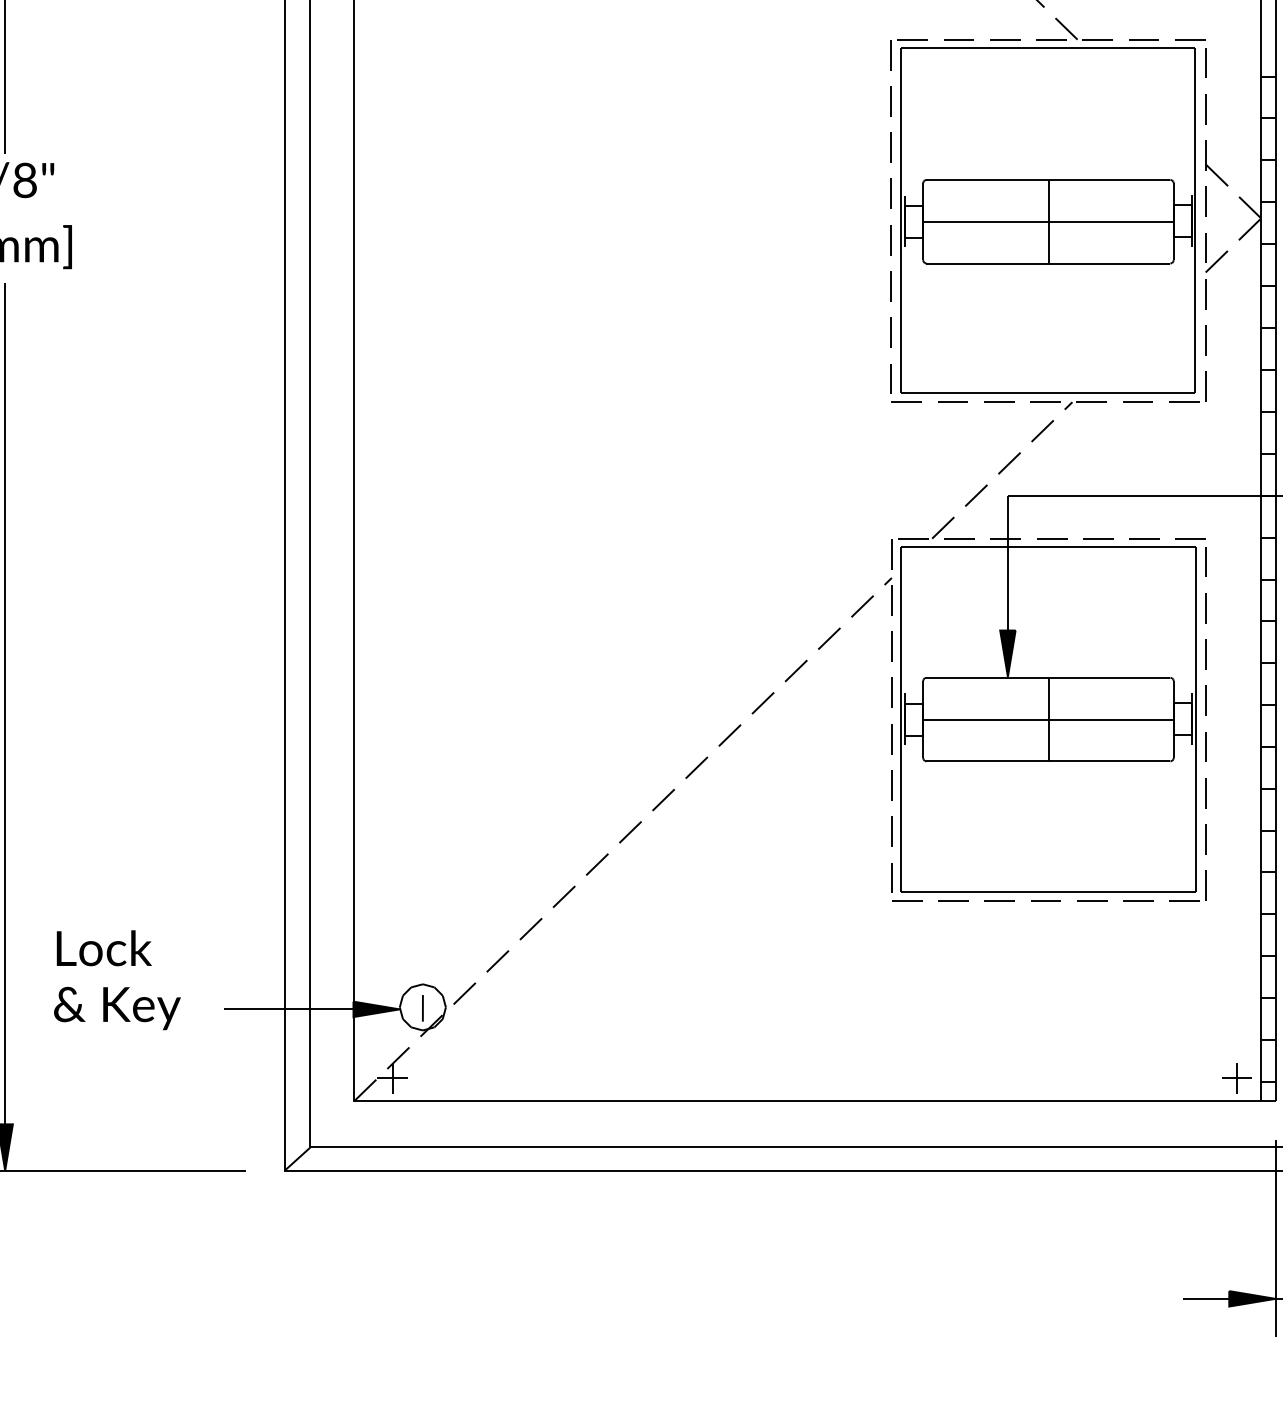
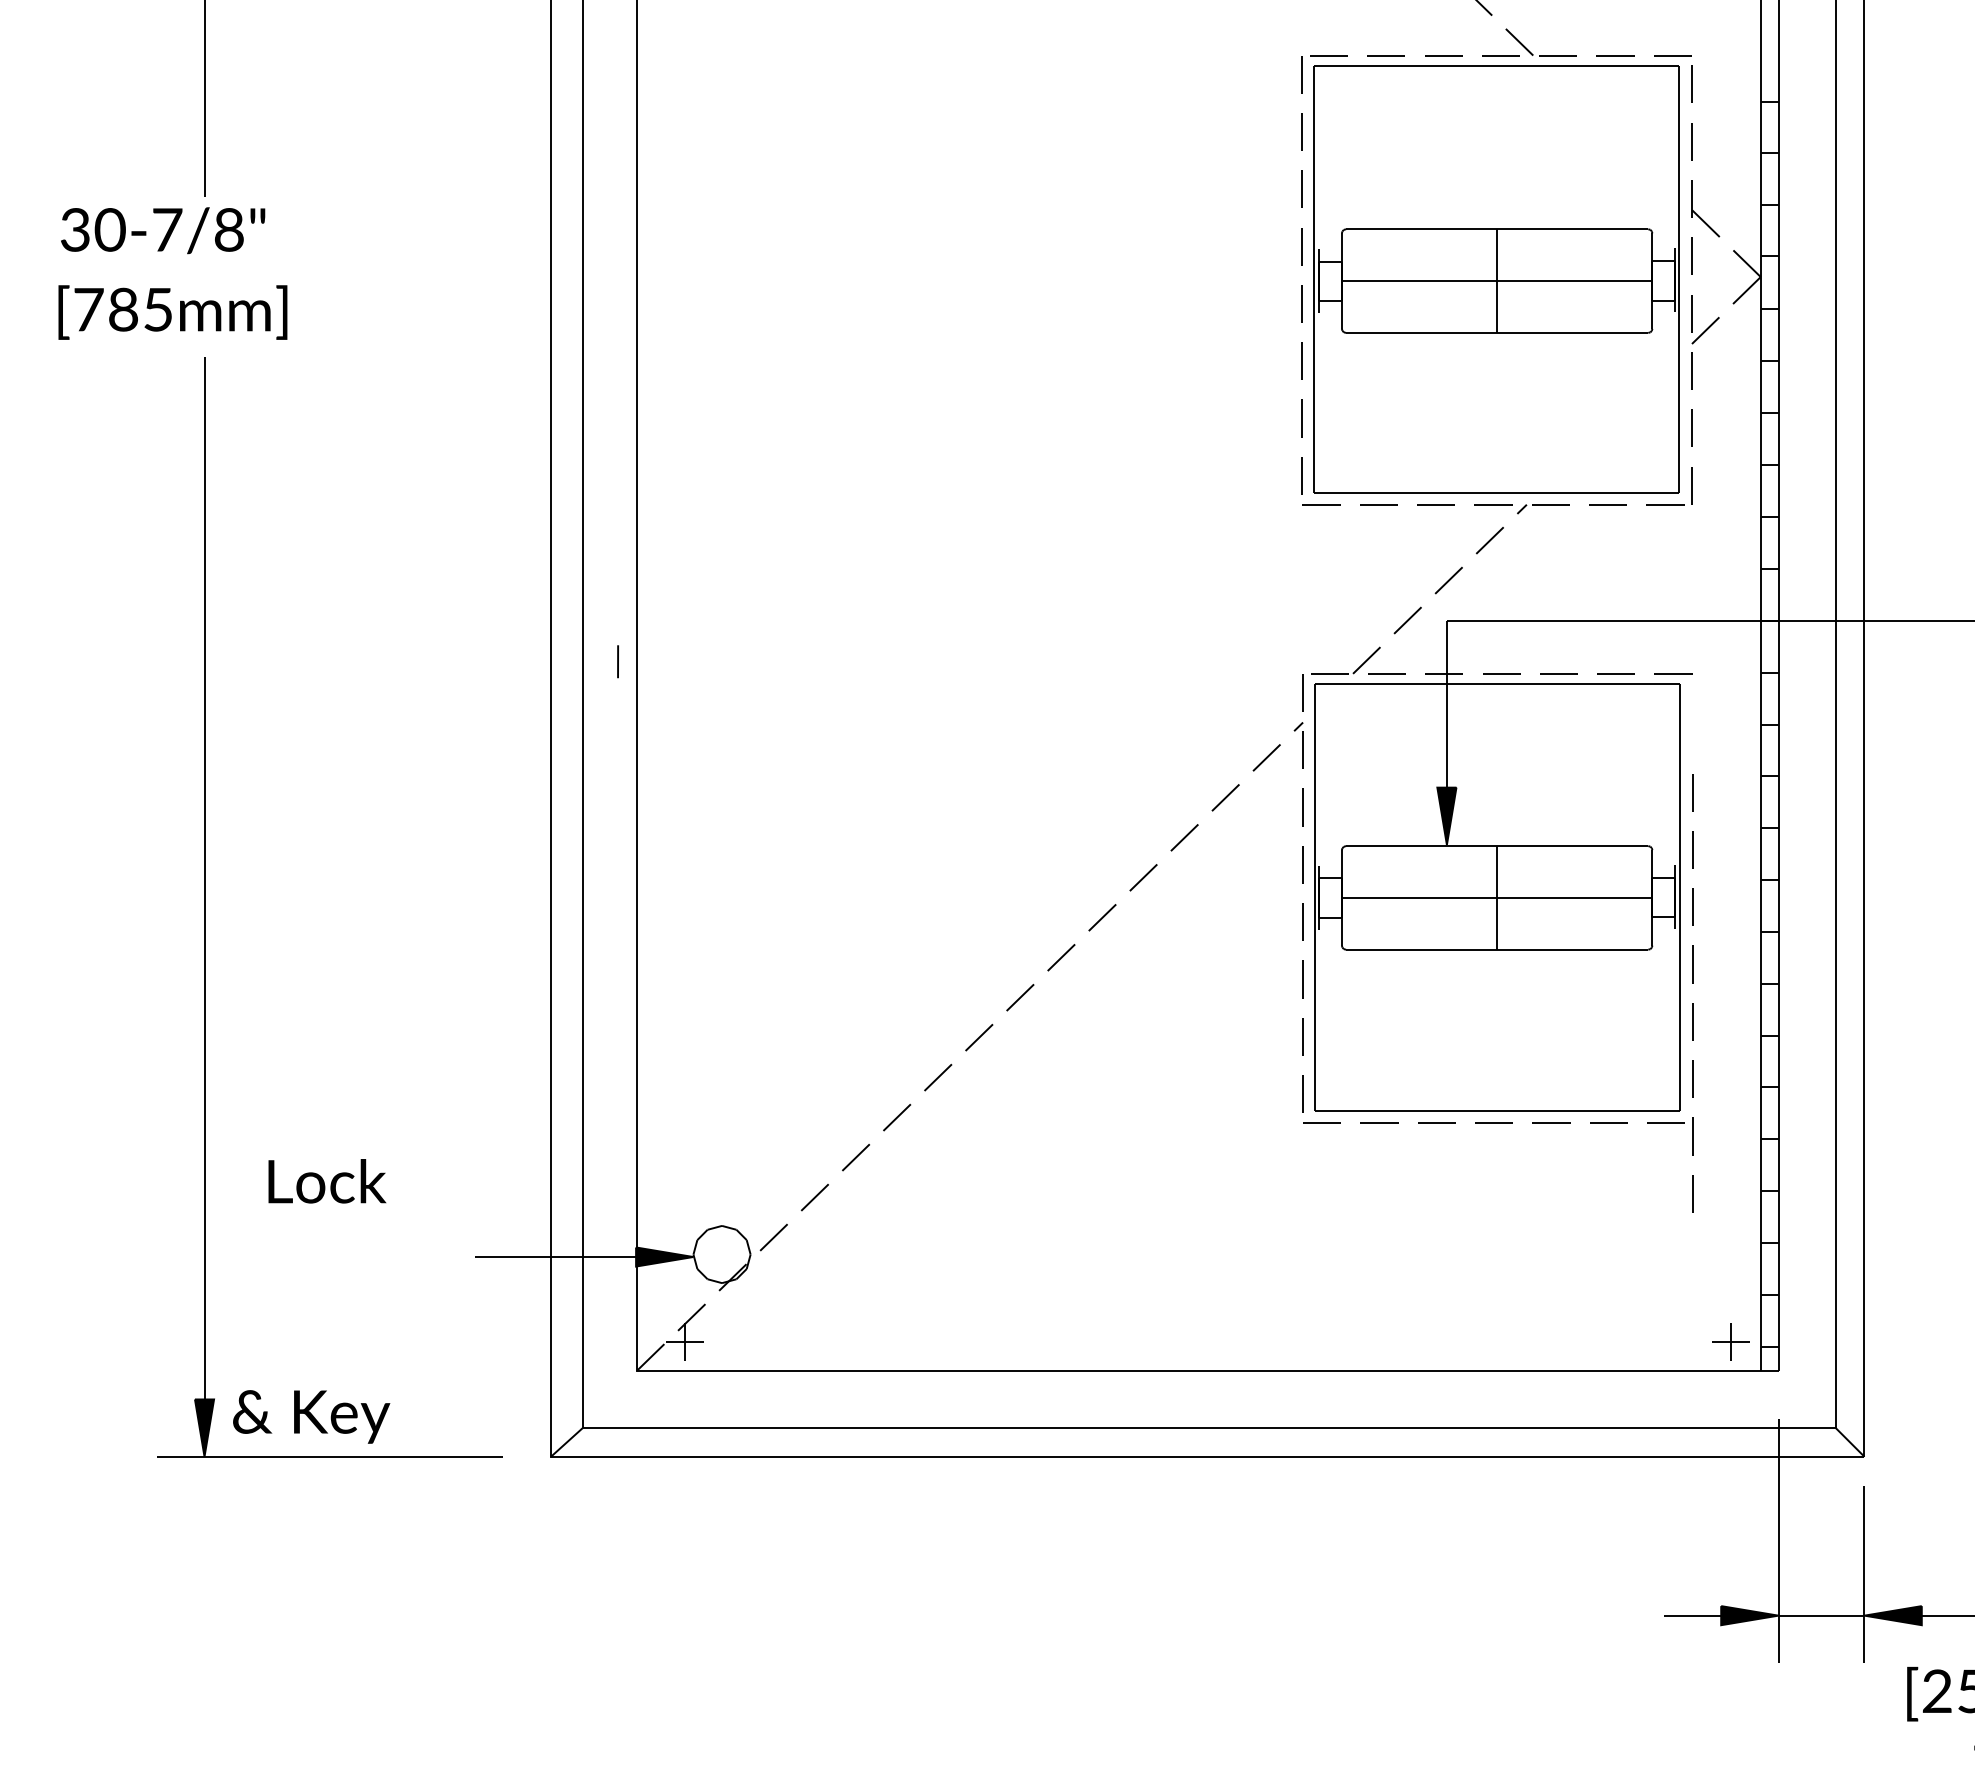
line: (1206, 715) -> (1692, 983), moved
text: (117, 1008) -> (311, 1416), moved
line: (422, 1008) -> (617, 661), moved

